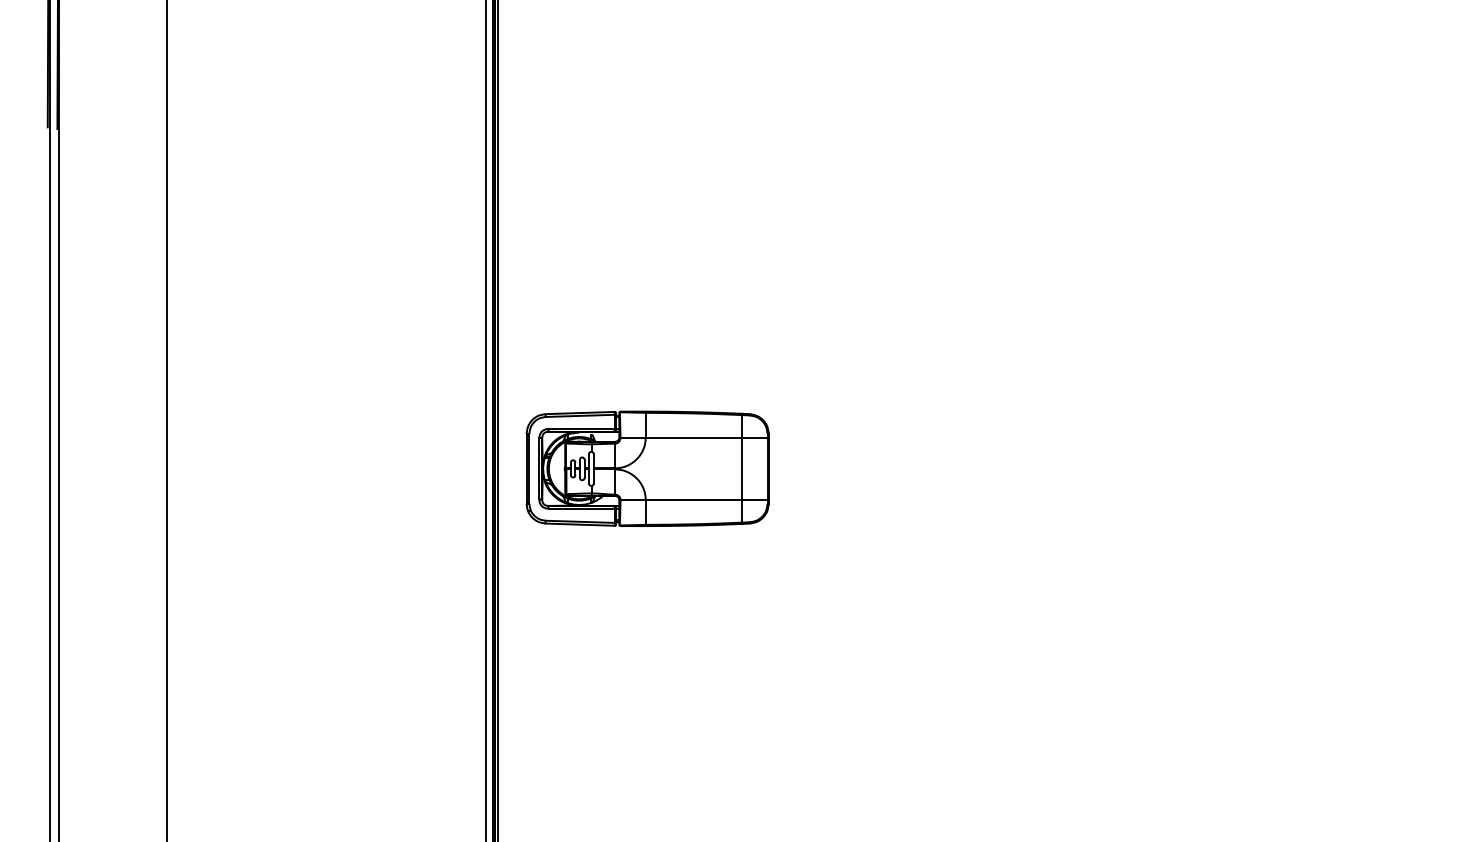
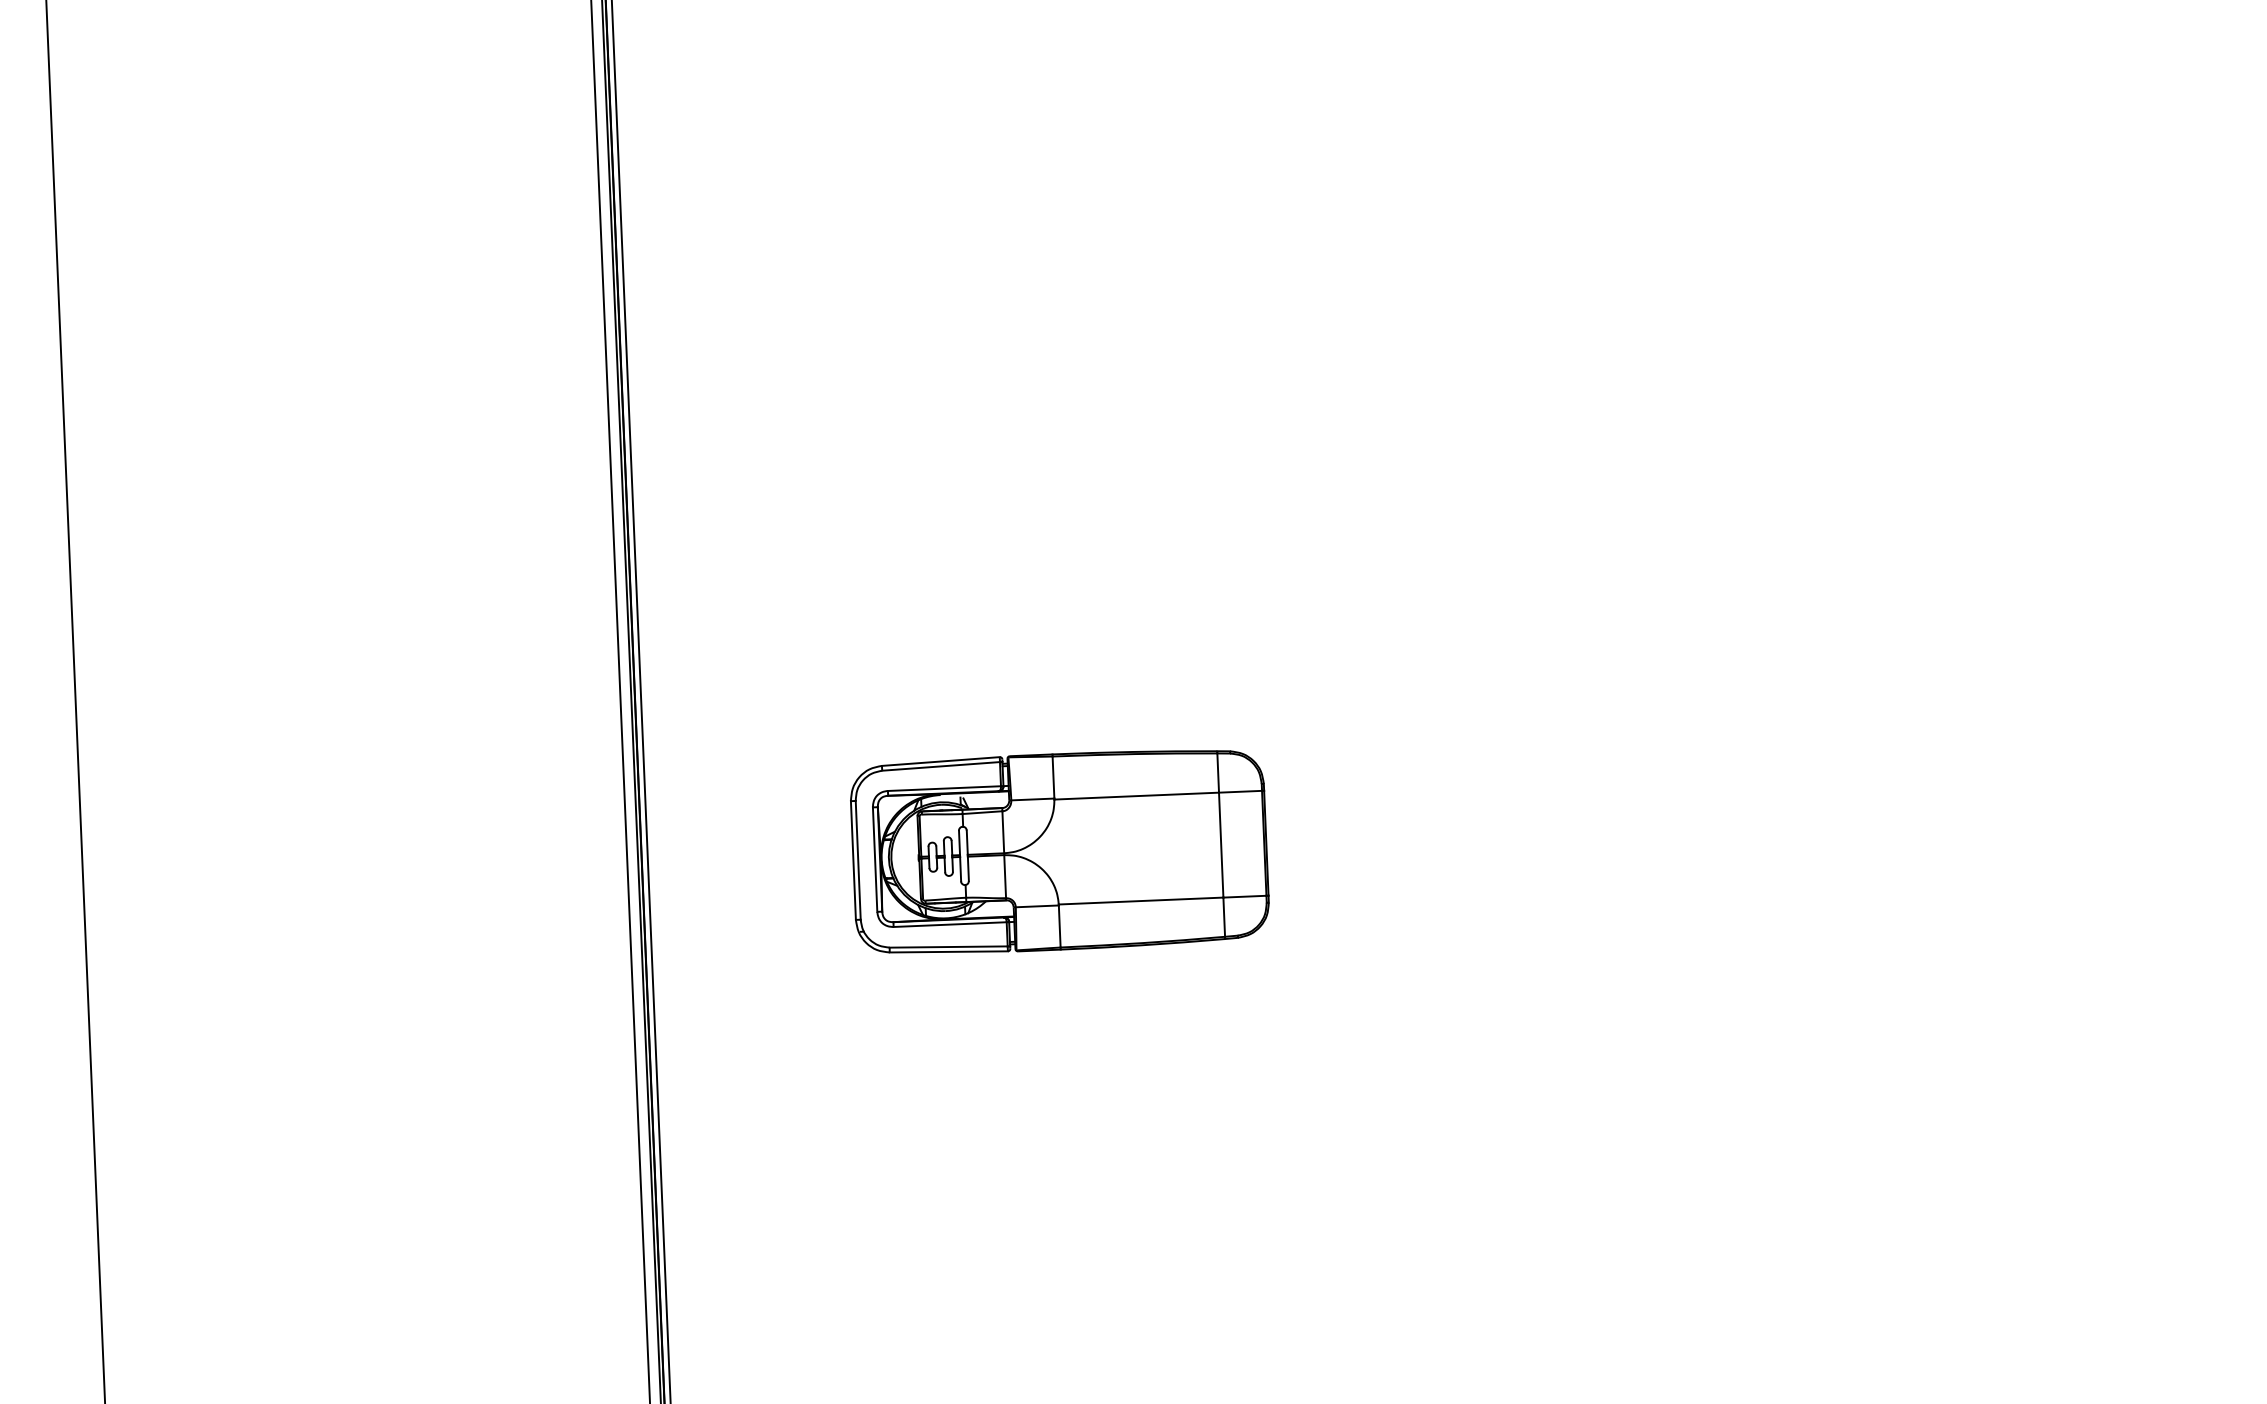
part: (647, 468) -> (1059, 851), moved

